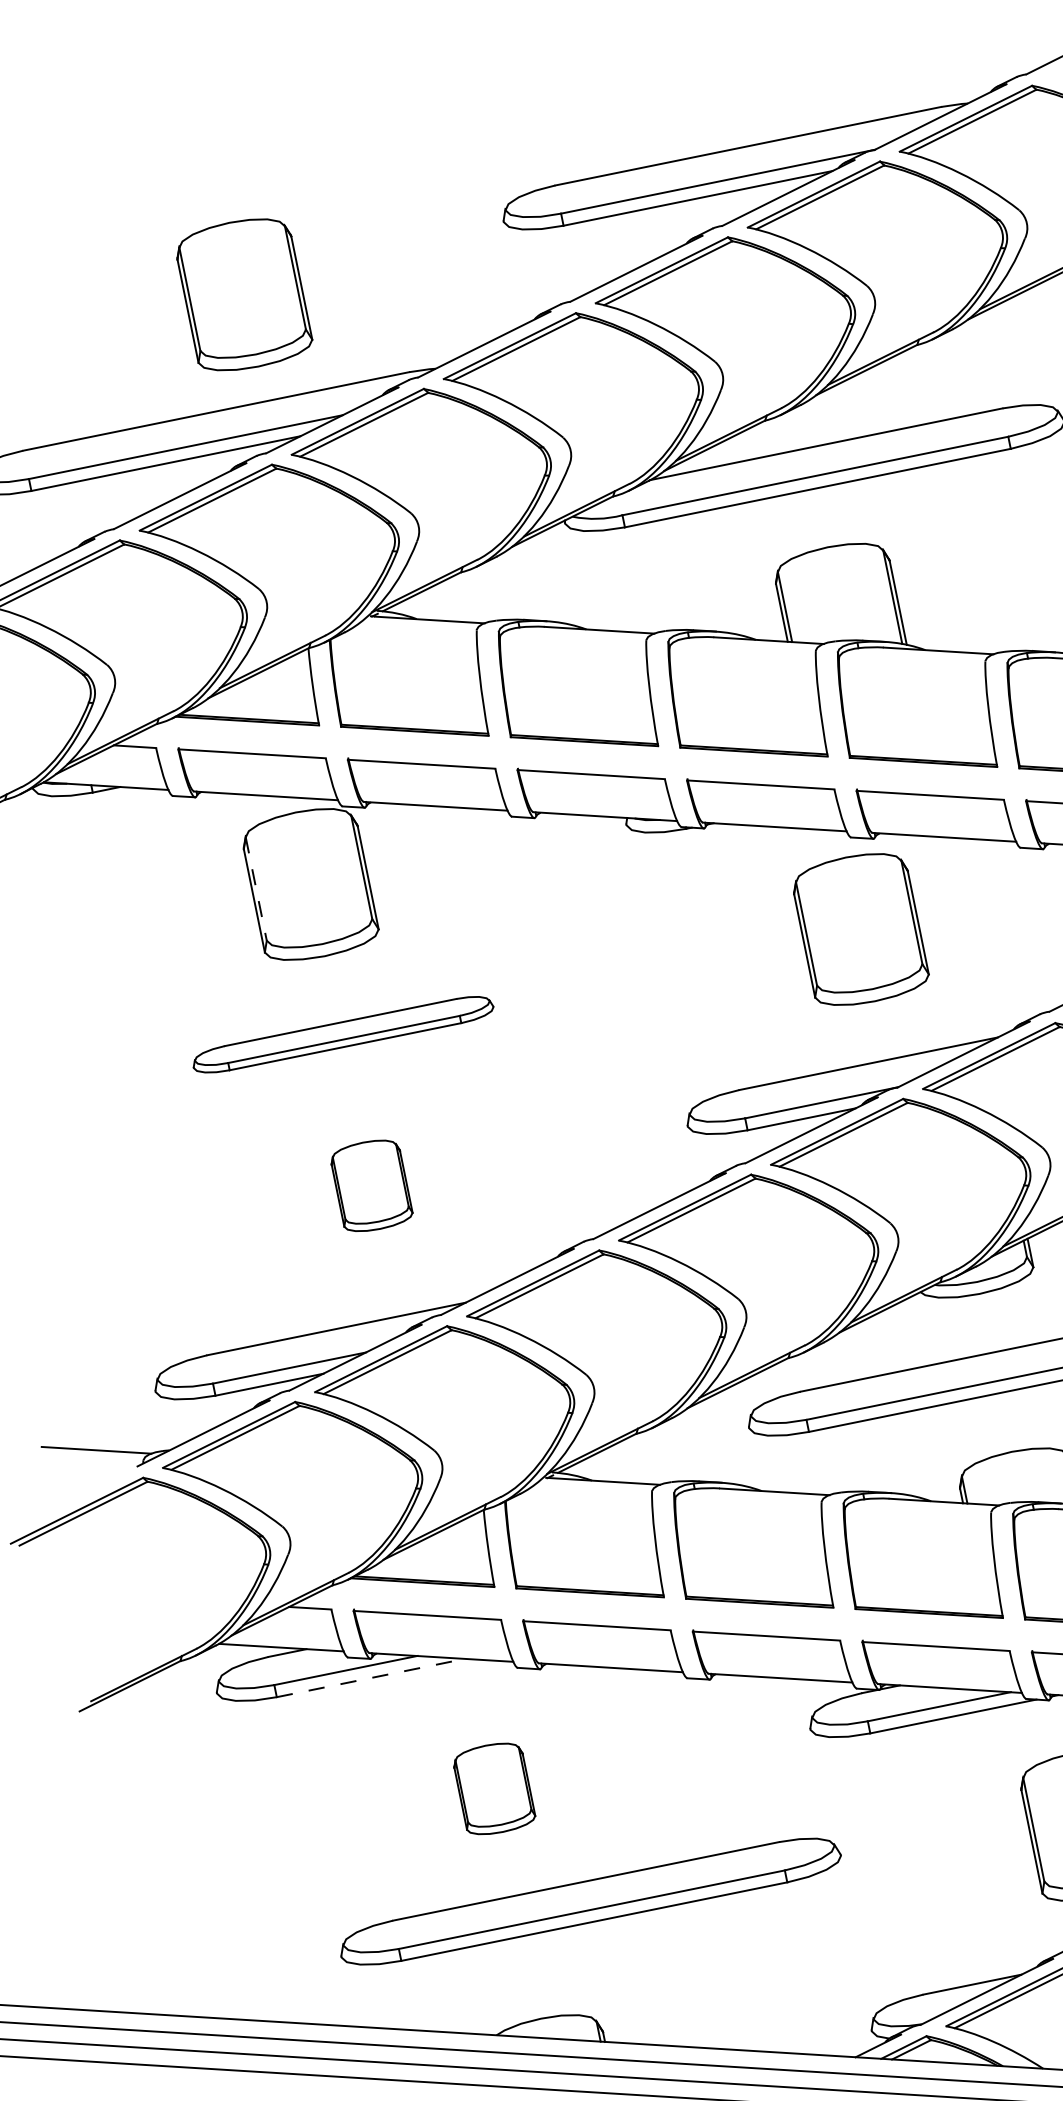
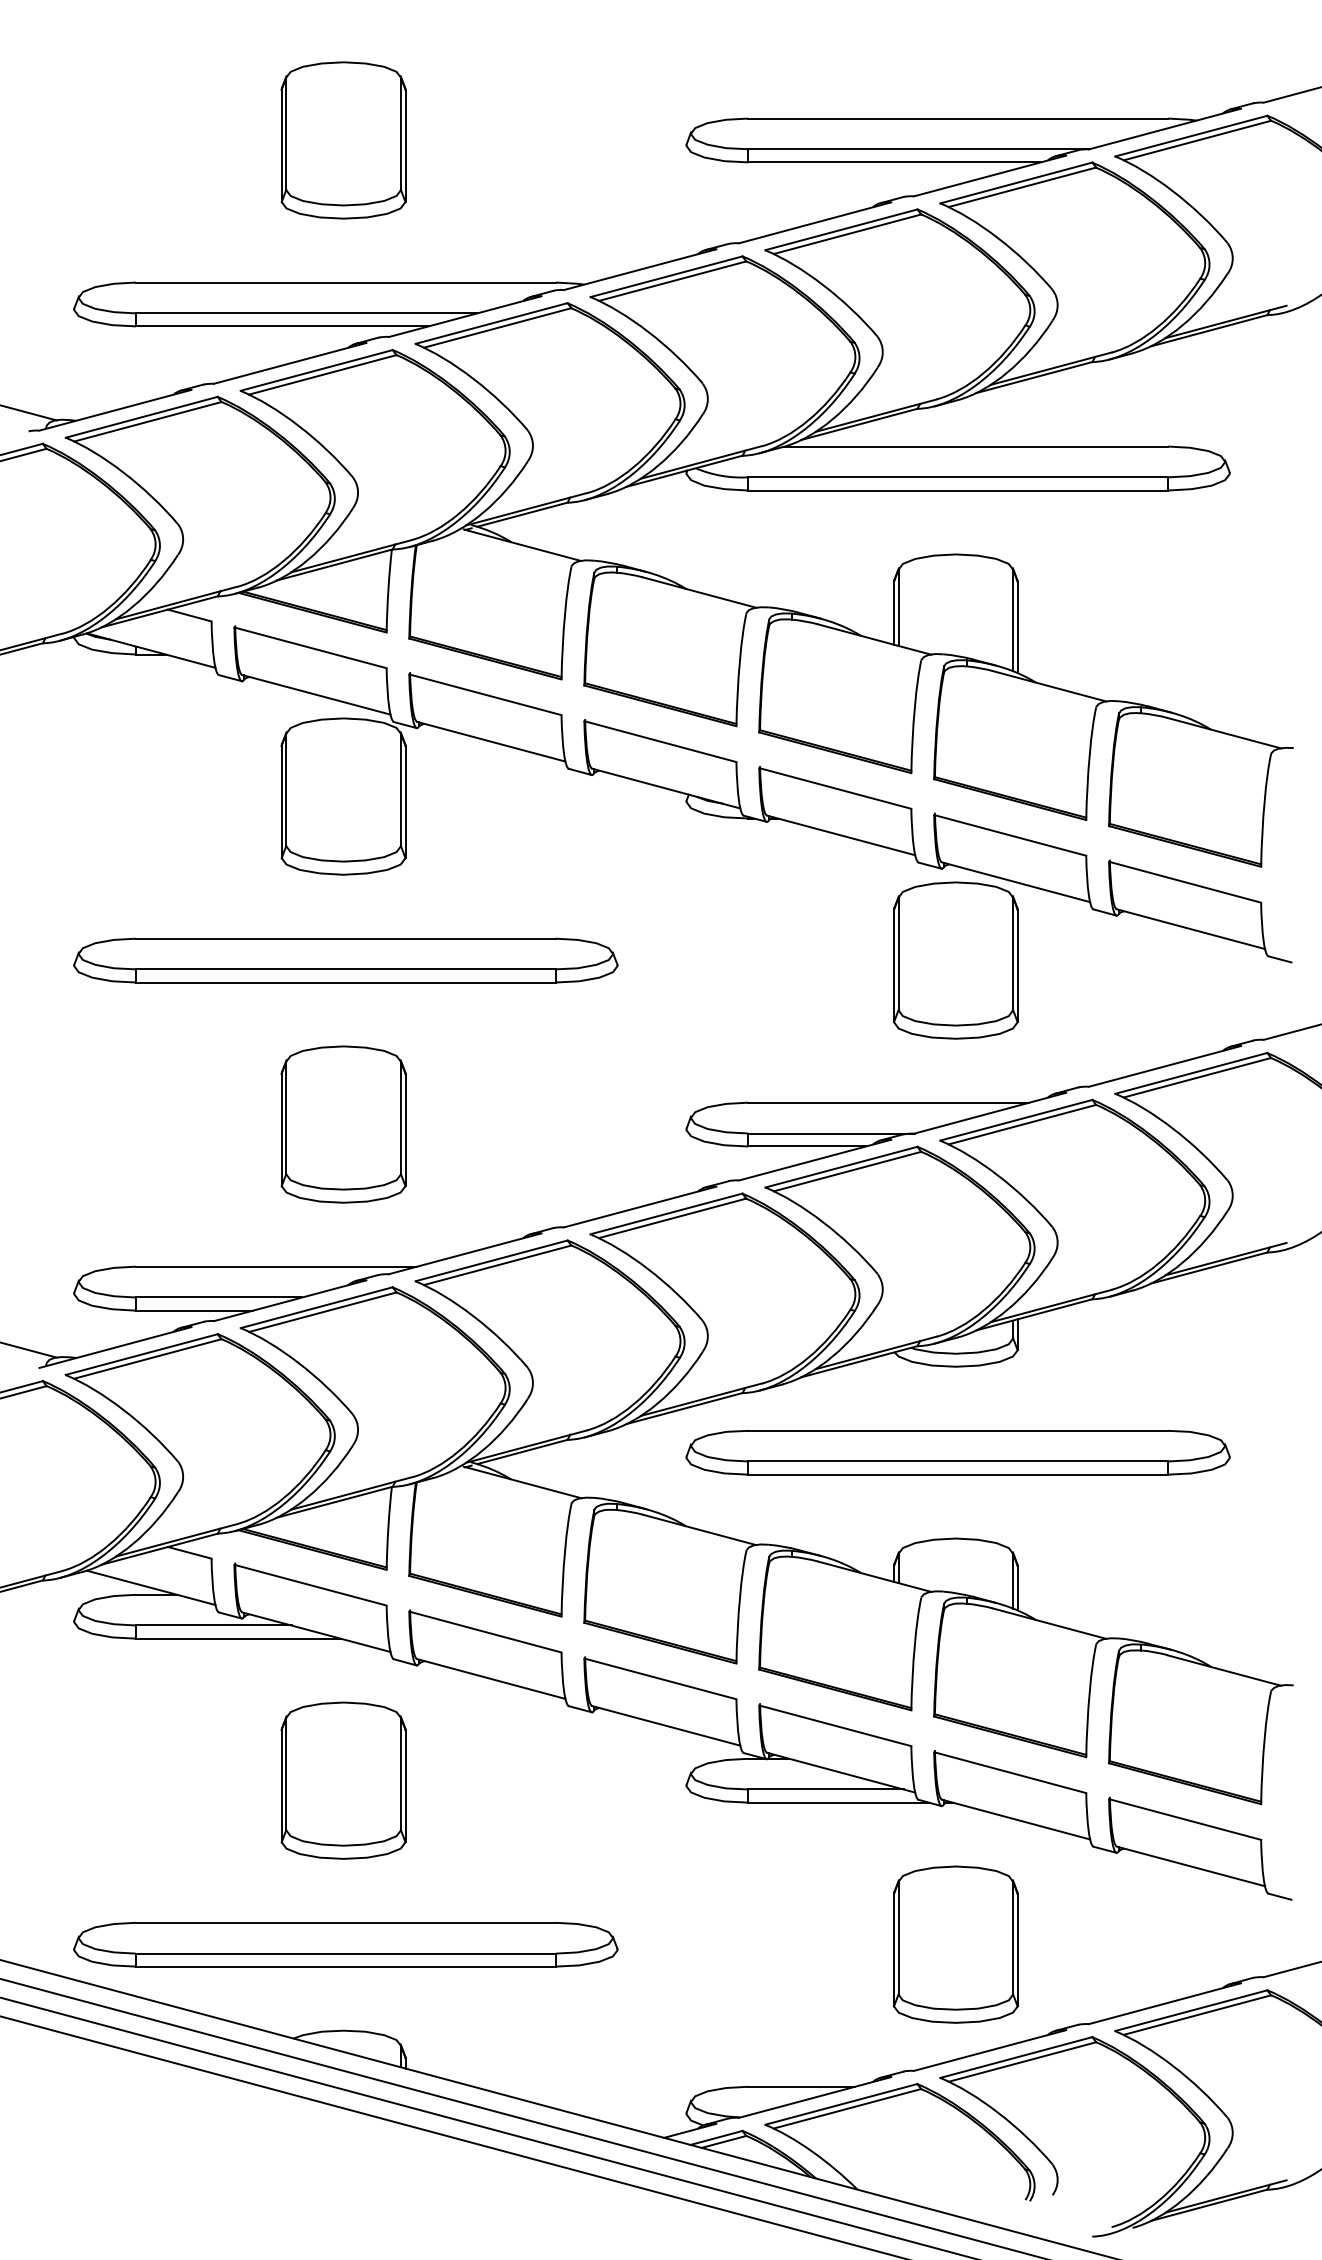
part: (243, 294) -> (343, 140), moved
line: (256, 889) -> (286, 790), dashed -> solid
part: (860, 929) -> (955, 960), moved
part: (342, 1034) -> (345, 960), size x1.67
part: (371, 1185) -> (343, 1124), size x1.67
line: (371, 1677) -> (238, 1638), dashed -> solid
part: (494, 1788) -> (343, 1780), size x1.67
part: (589, 1901) -> (345, 1944), moved

